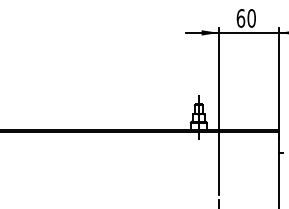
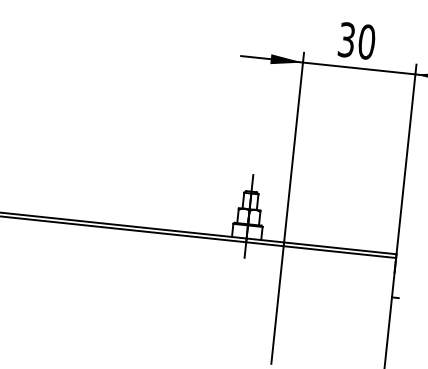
text: (240, 18) -> (346, 39), 60 -> 30

